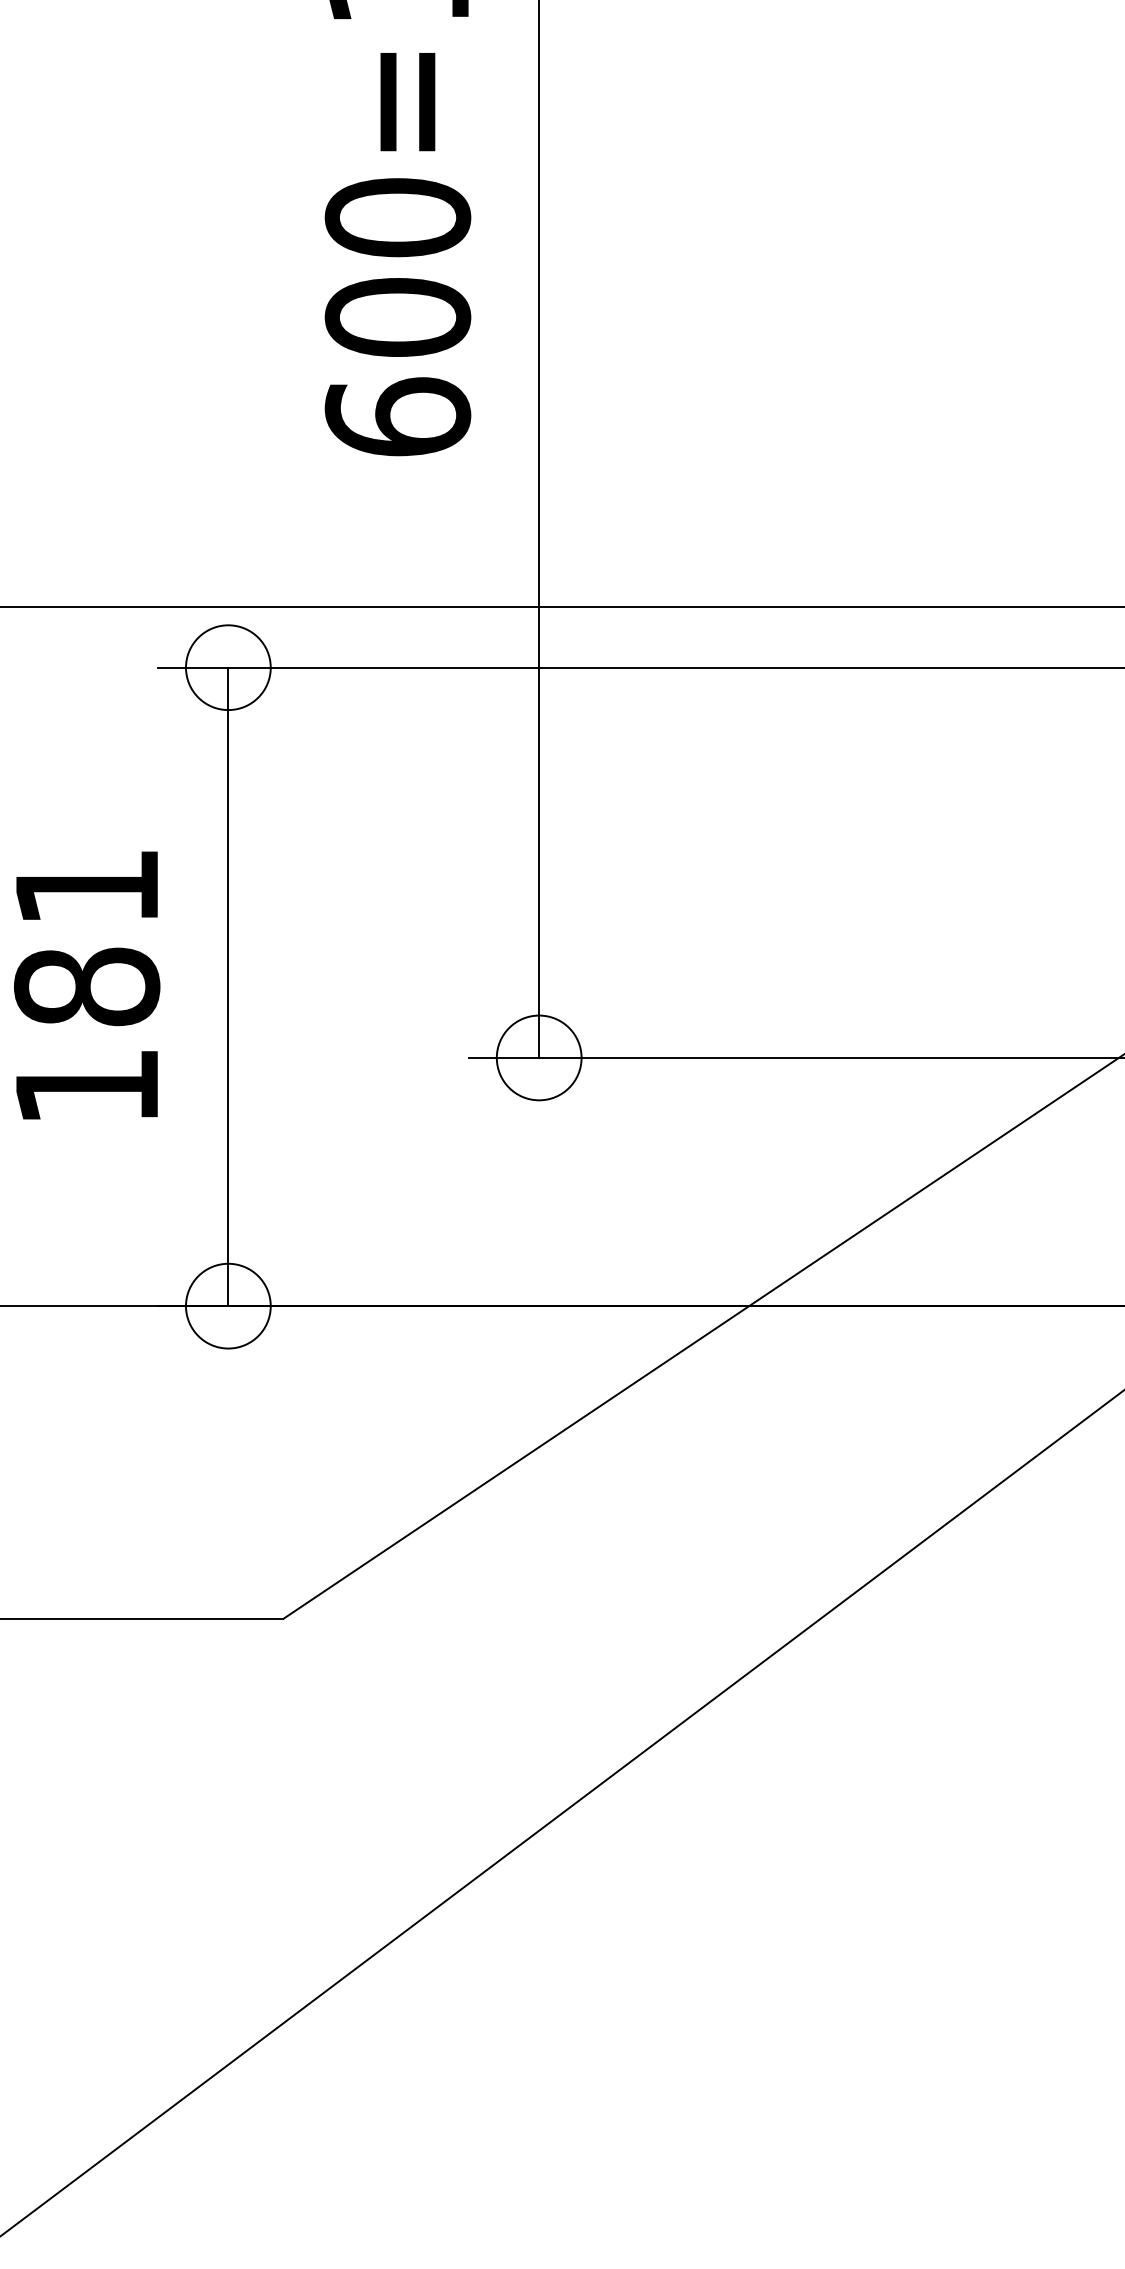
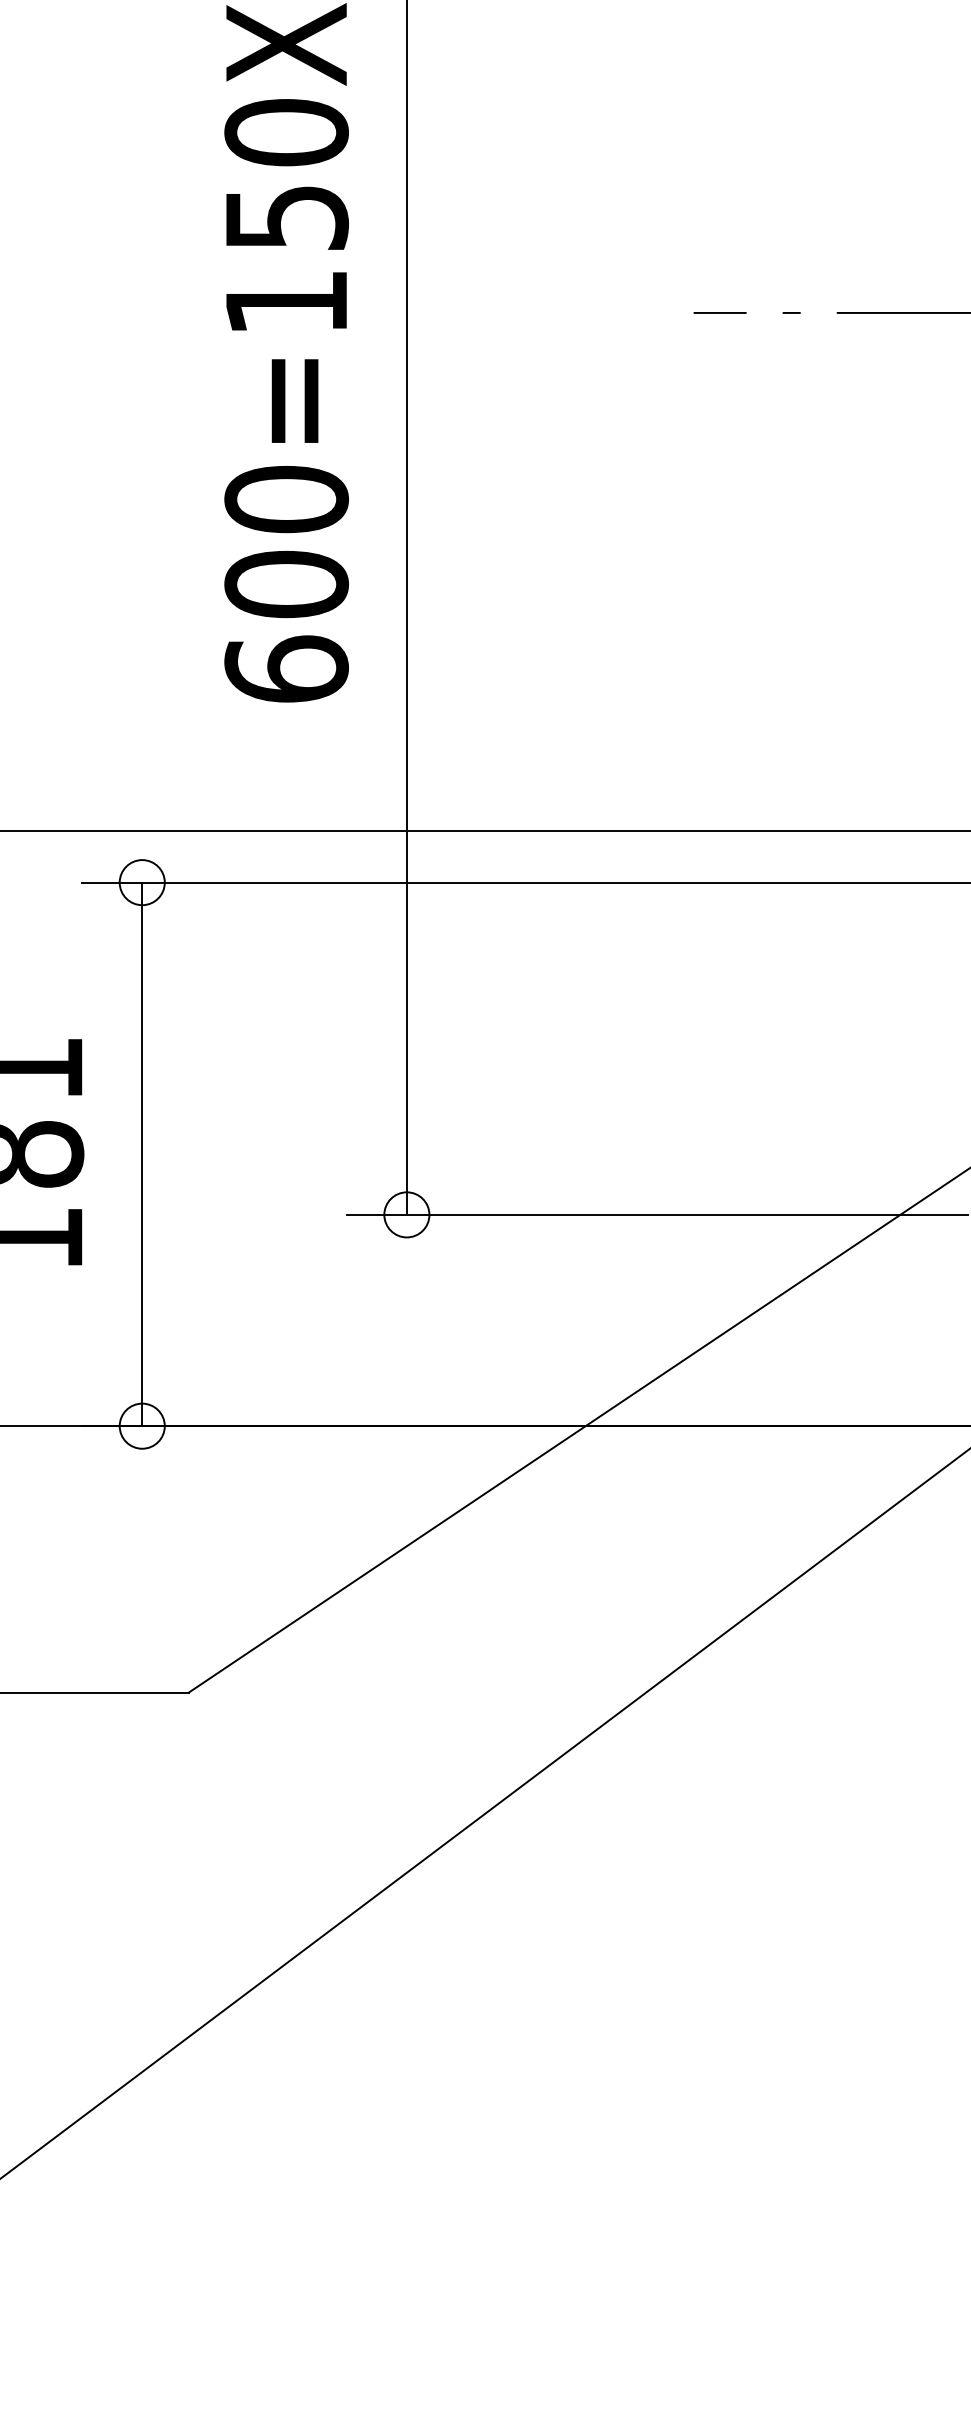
circle: (227, 667) -> (141, 882), size x0.62
circle: (538, 1057) -> (406, 1214), size x0.62
circle: (227, 1305) -> (141, 1425), size x0.62

